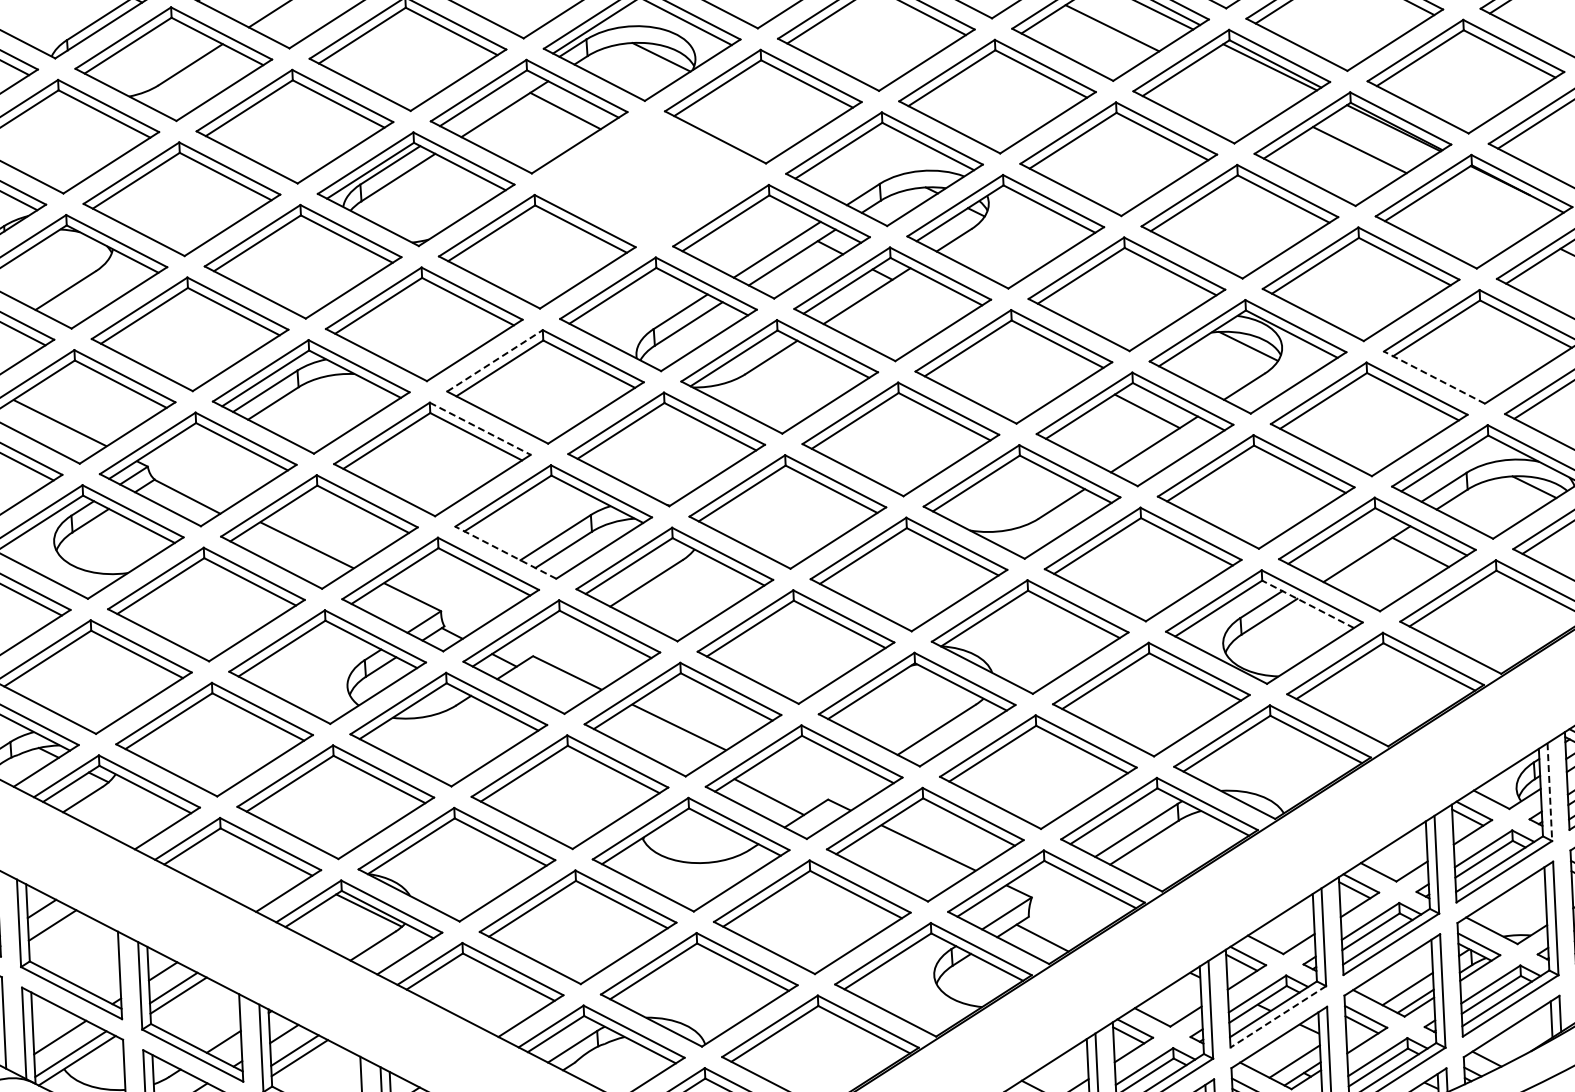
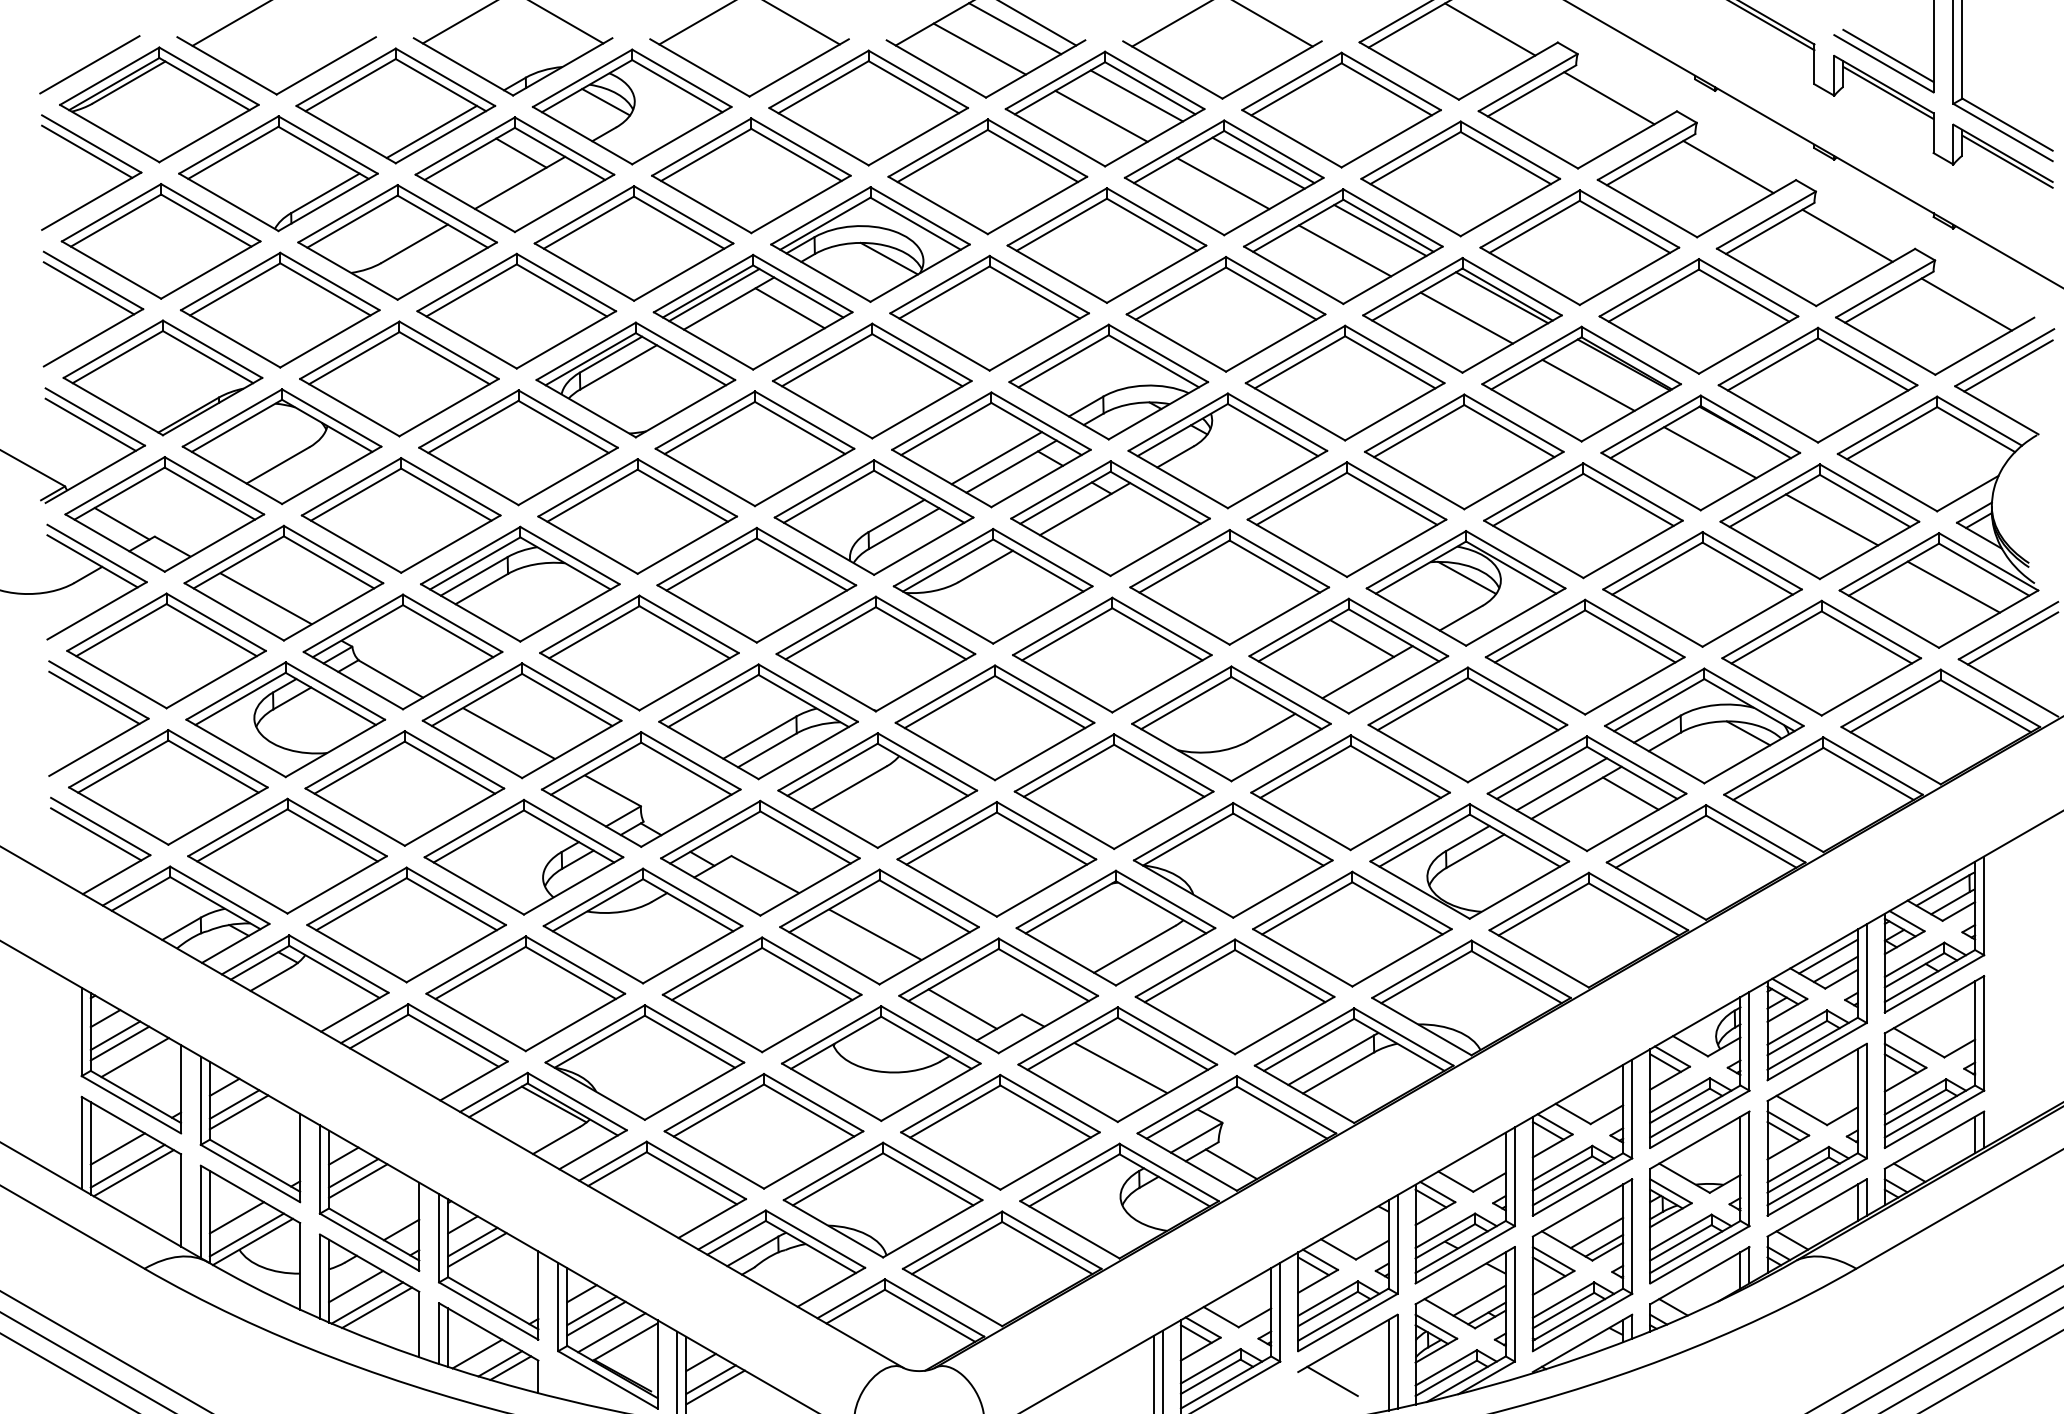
line: (1235, 88) -> (1466, 317), added
line: (490, 101) -> (714, 295), added
part: (650, 178) -> (872, 380), added
line: (1483, 210) -> (1710, 452), added
line: (495, 360) -> (707, 556), dashed -> solid
line: (1434, 376) -> (1652, 617), dashed -> solid
line: (480, 428) -> (689, 624), dashed -> solid
line: (1351, 546) -> (1561, 784), added
line: (505, 552) -> (708, 750), dashed -> solid
line: (1307, 604) -> (1514, 840), dashed -> solid
line: (1549, 792) -> (1749, 1041), dashed -> solid
line: (56, 933) -> (238, 1112), added
line: (1277, 1017) -> (1464, 1255), dashed -> solid

